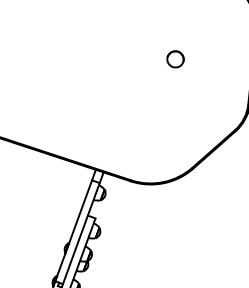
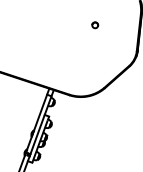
part: (176, 59) -> (95, 25), size x0.62

